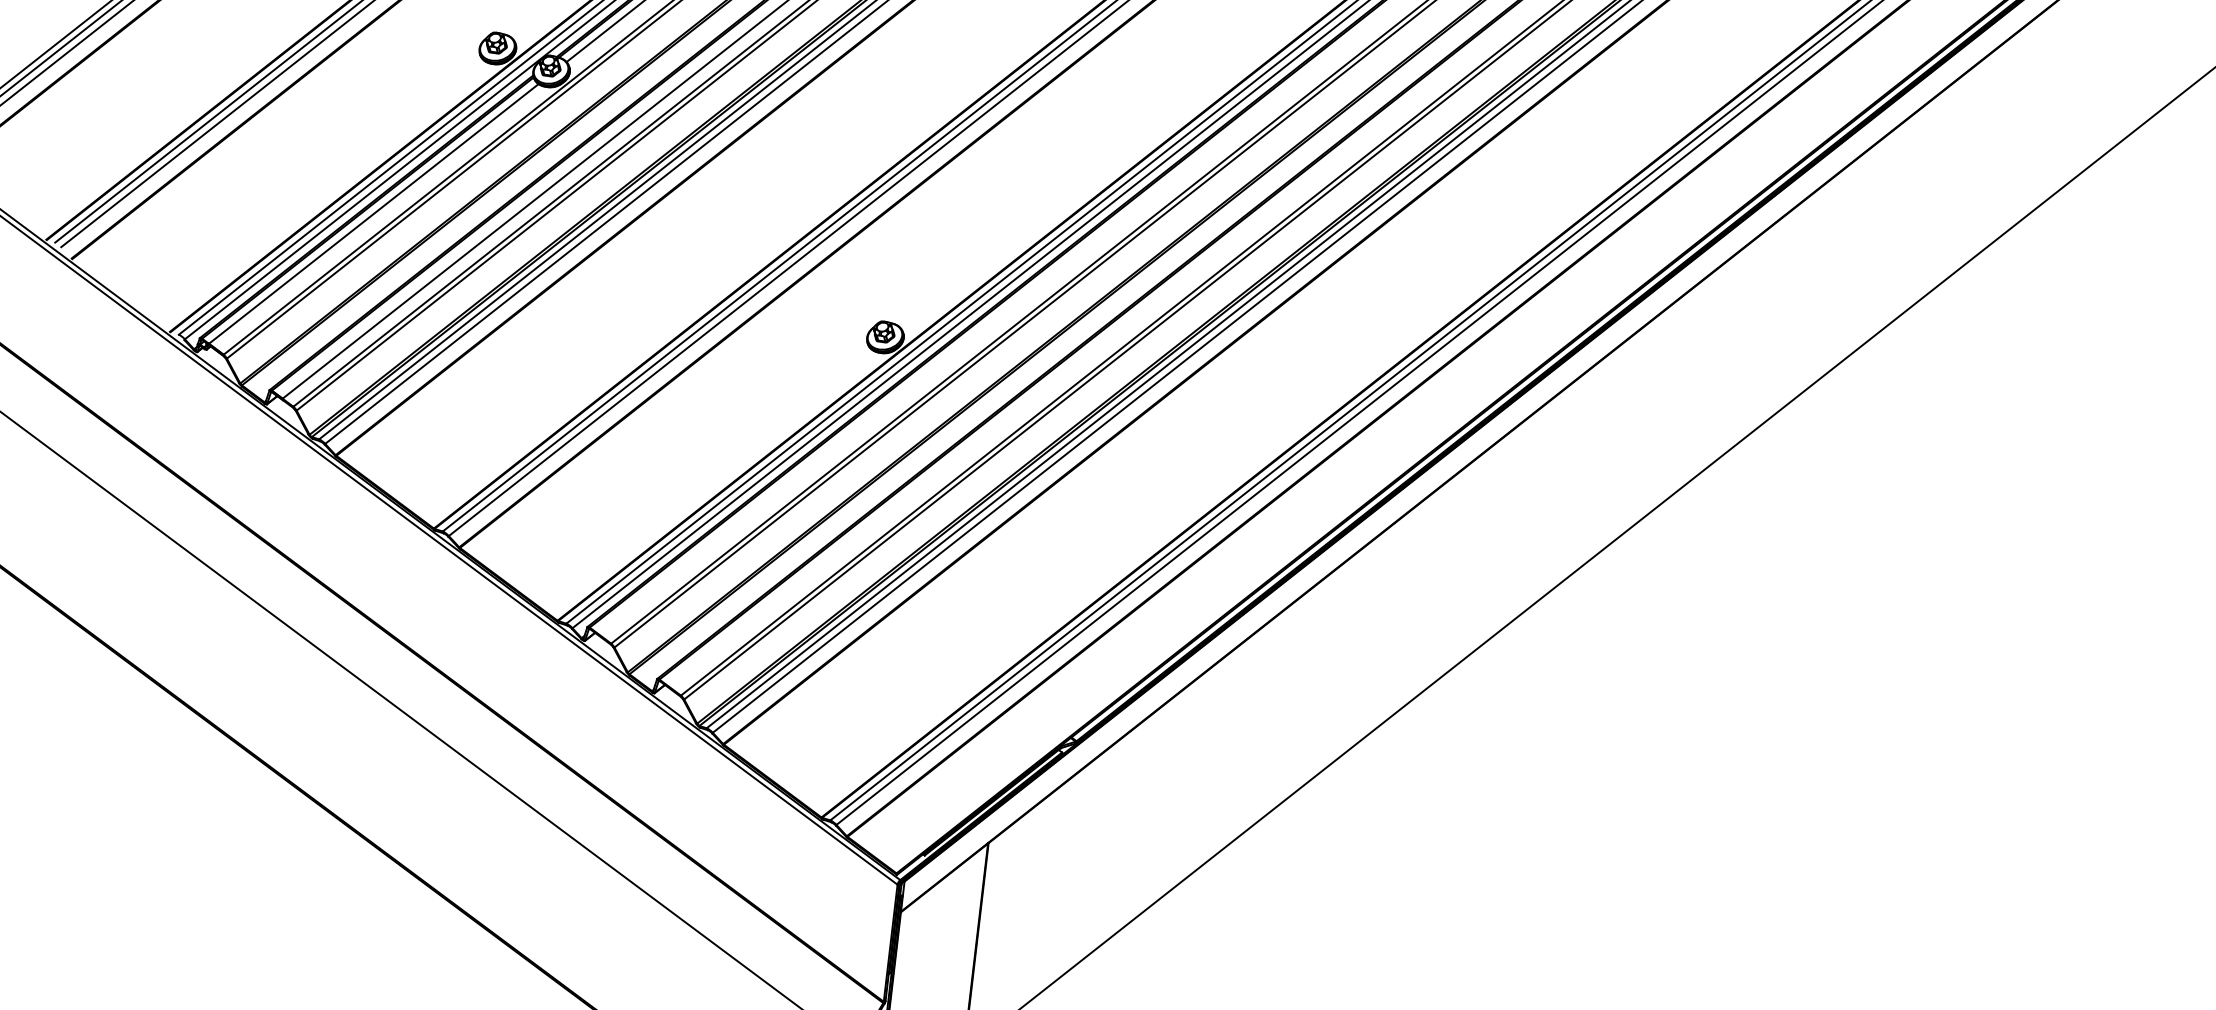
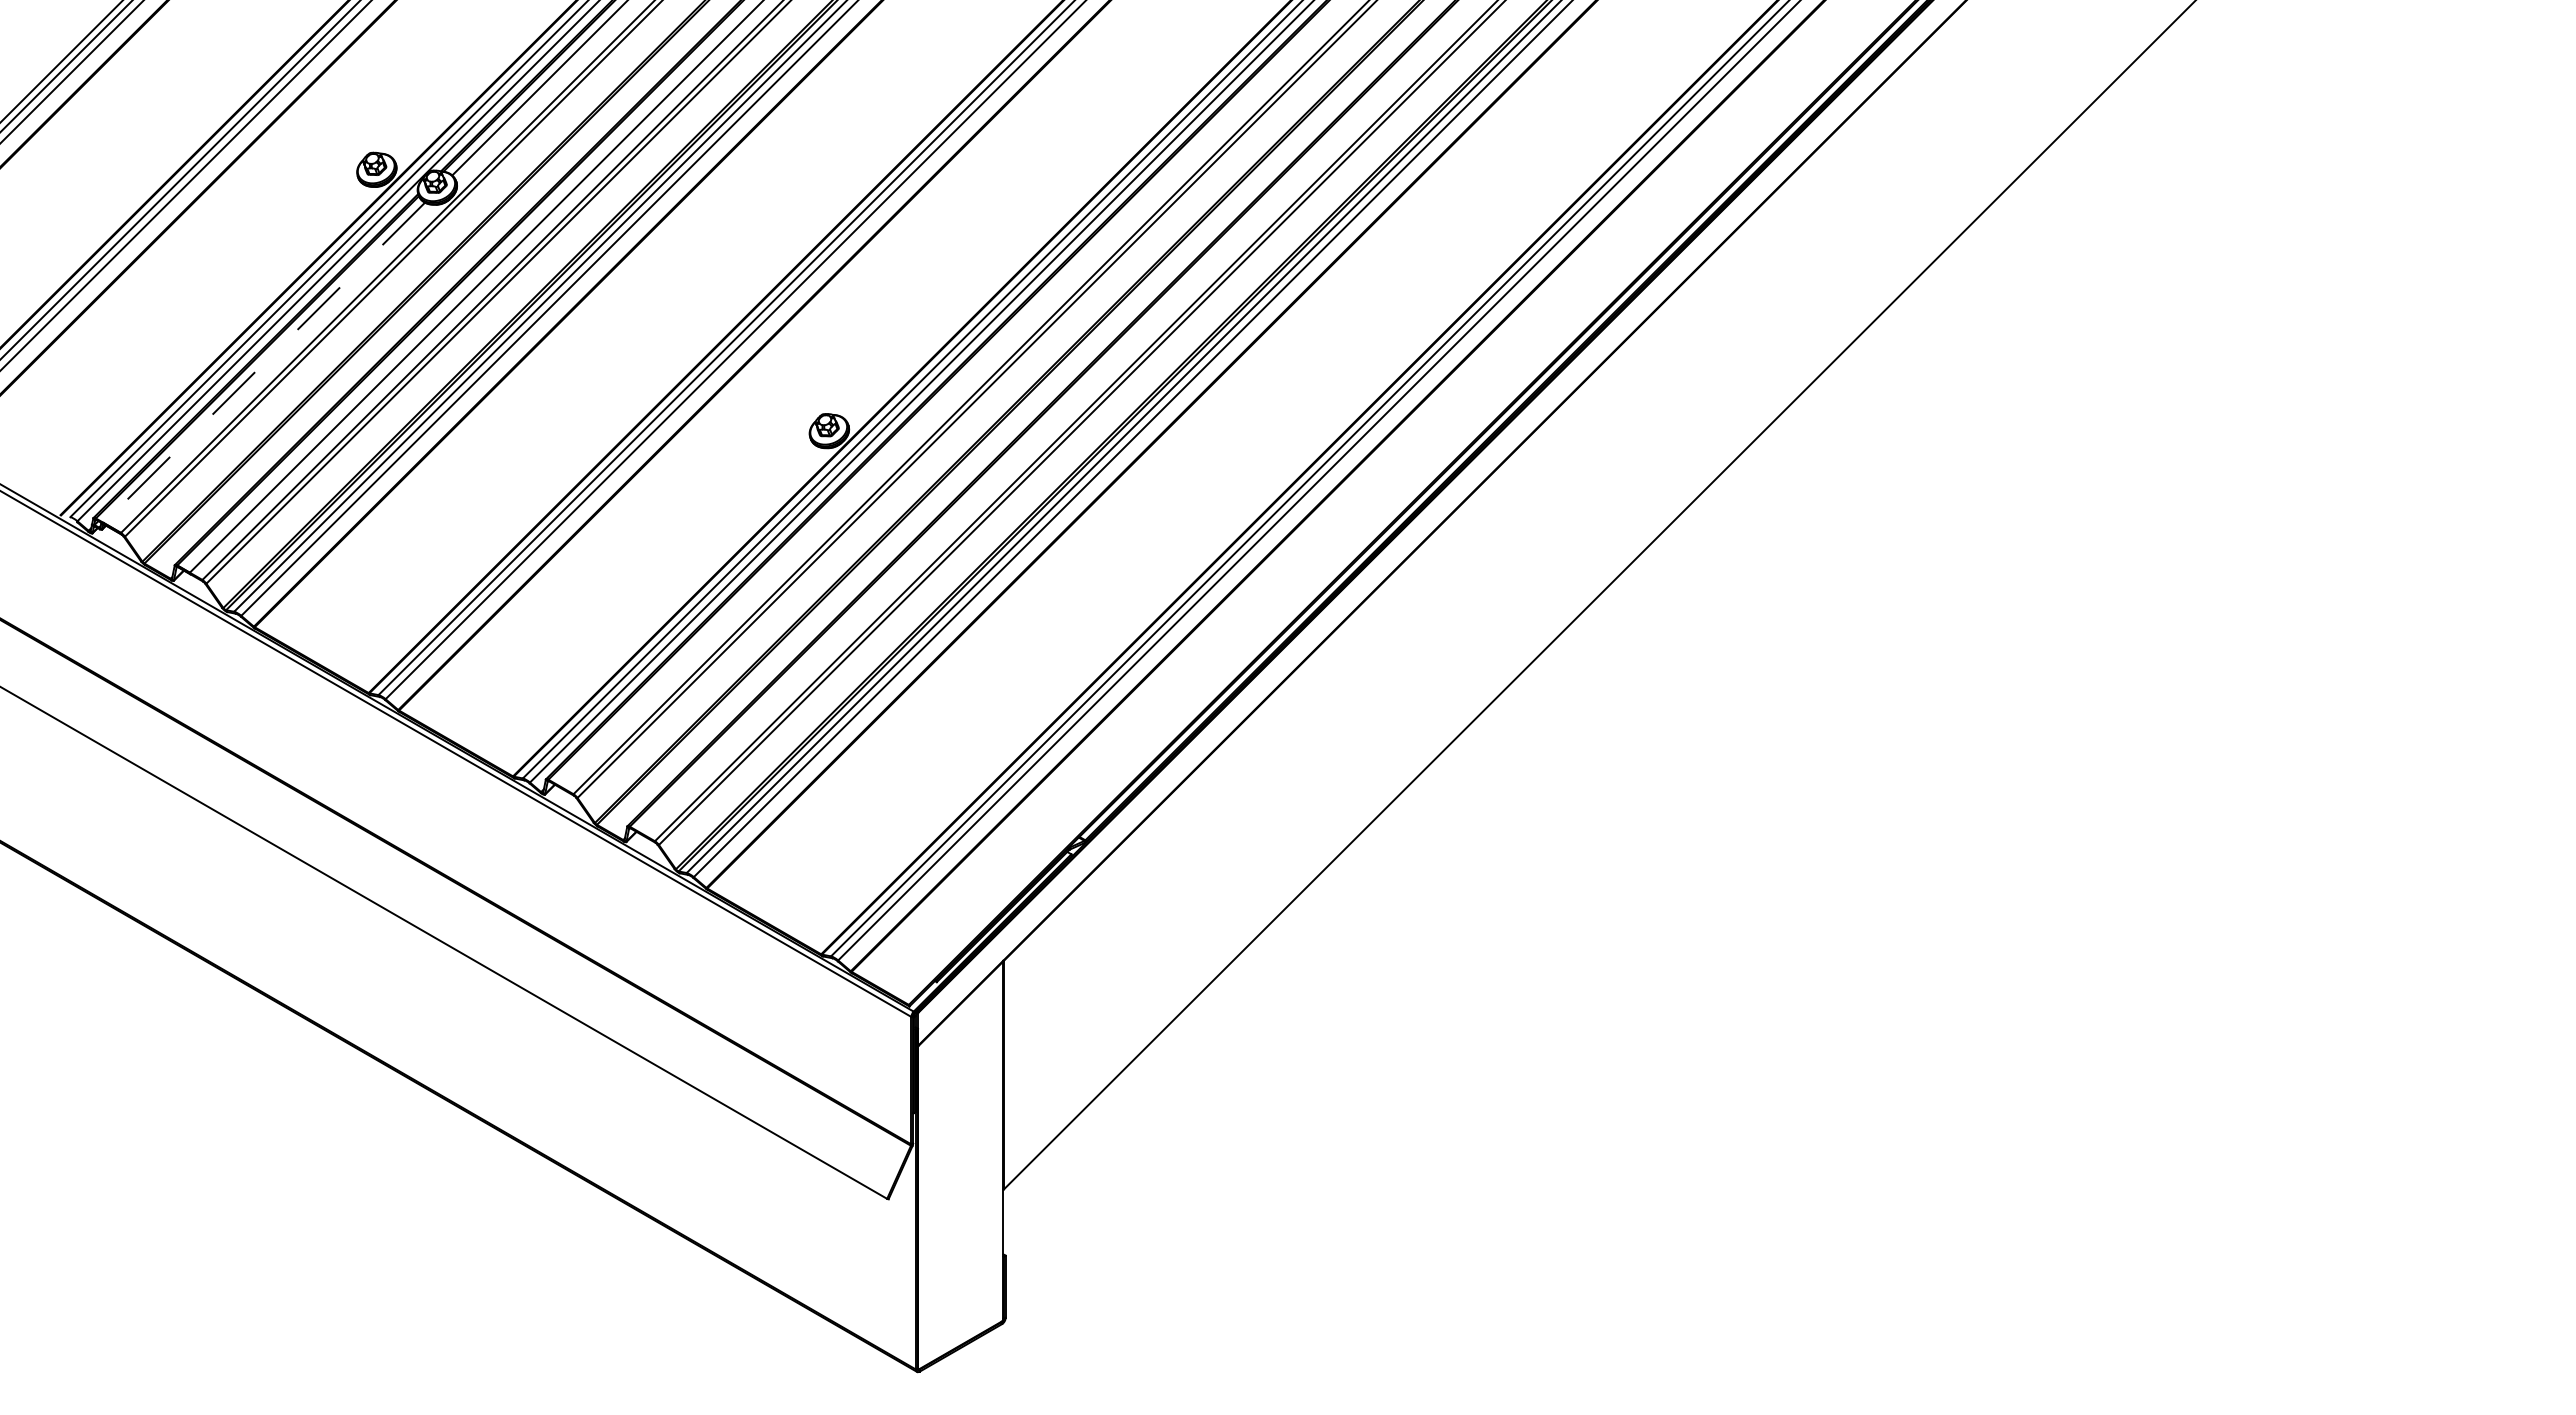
line: (373, 213) -> (264, 362), solid -> dashed

